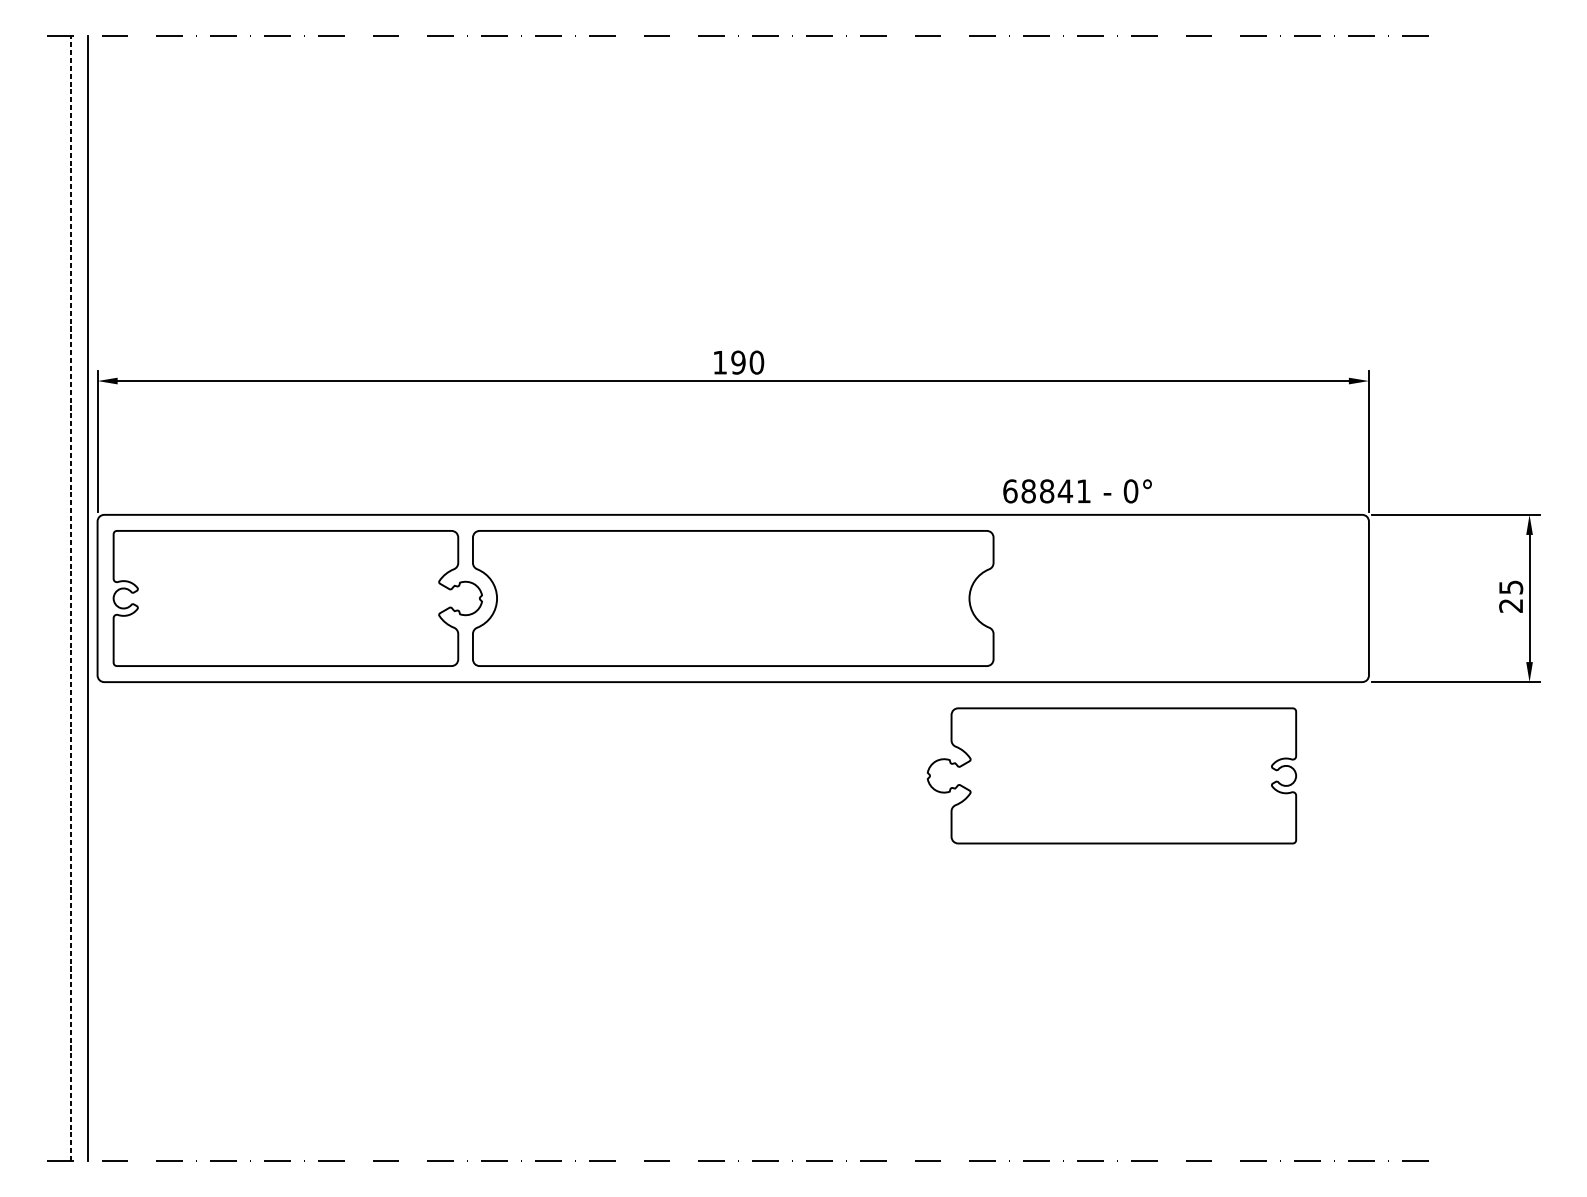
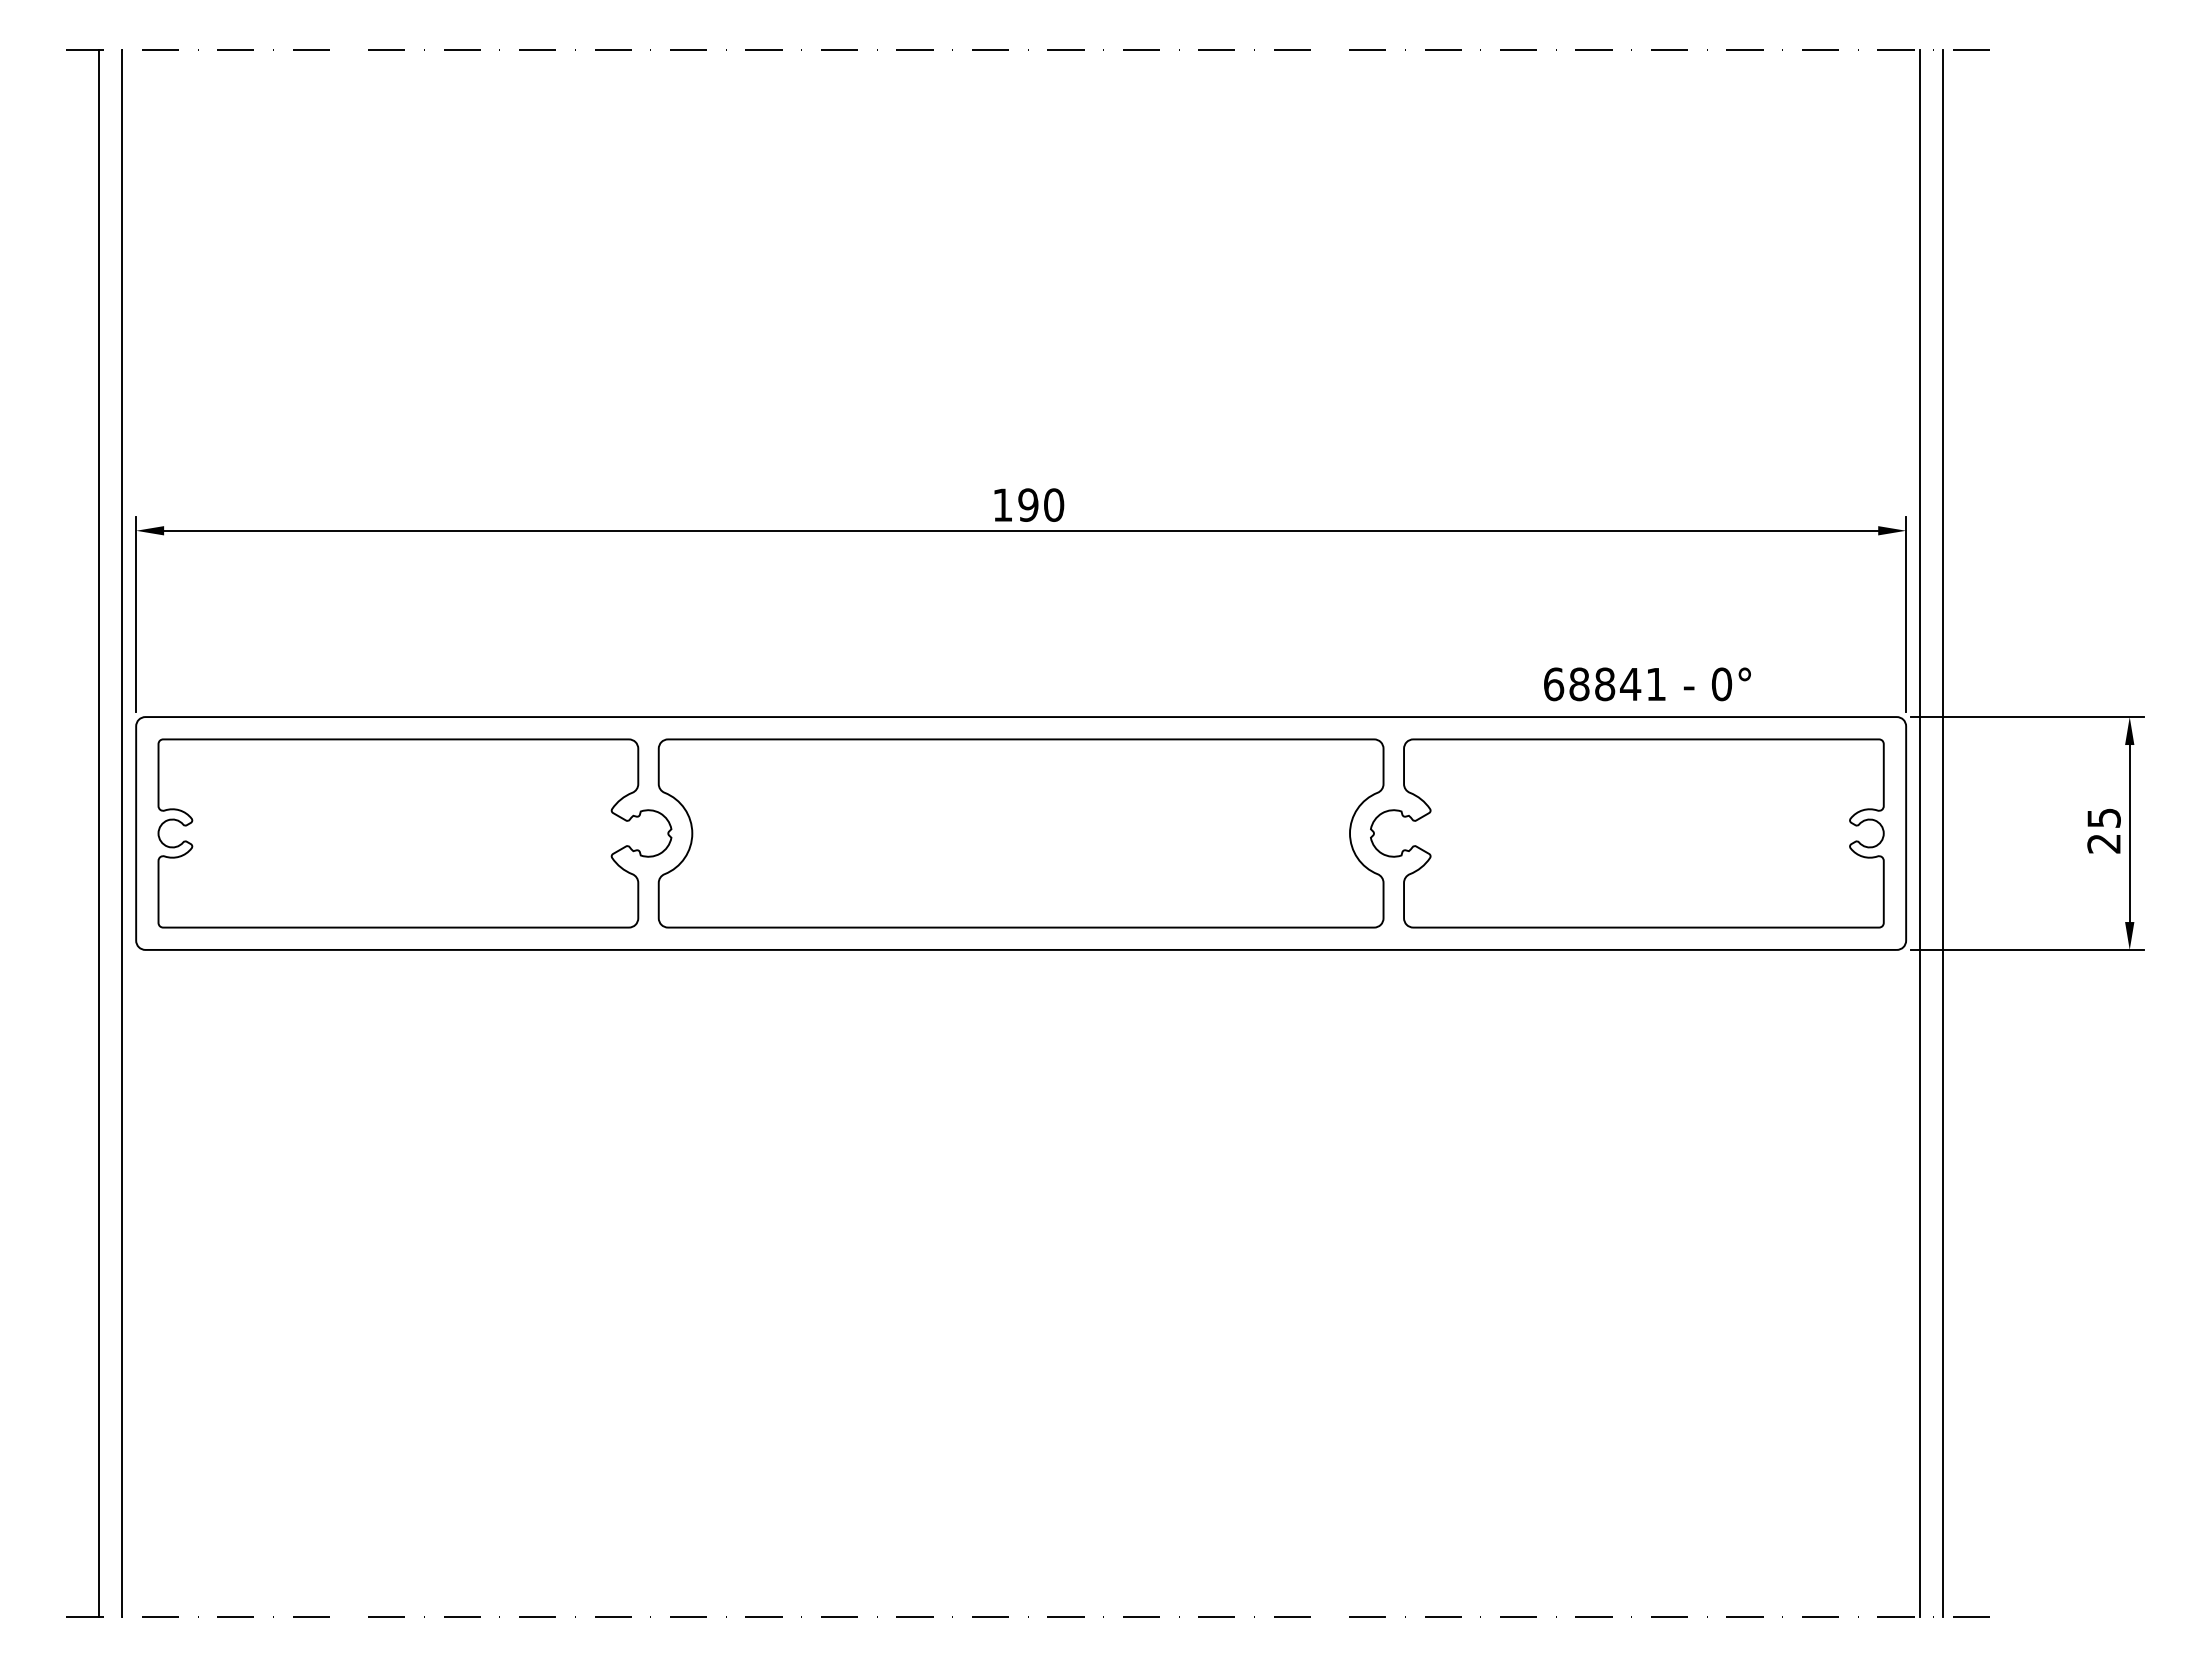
text: (1077, 491) -> (1647, 684), moved
line: (70, 597) -> (98, 832), dashed -> solid
line: (1379, 598) -> (1920, 833), added
line: (1395, 598) -> (1943, 833), added
part: (1112, 775) -> (1627, 833), moved

